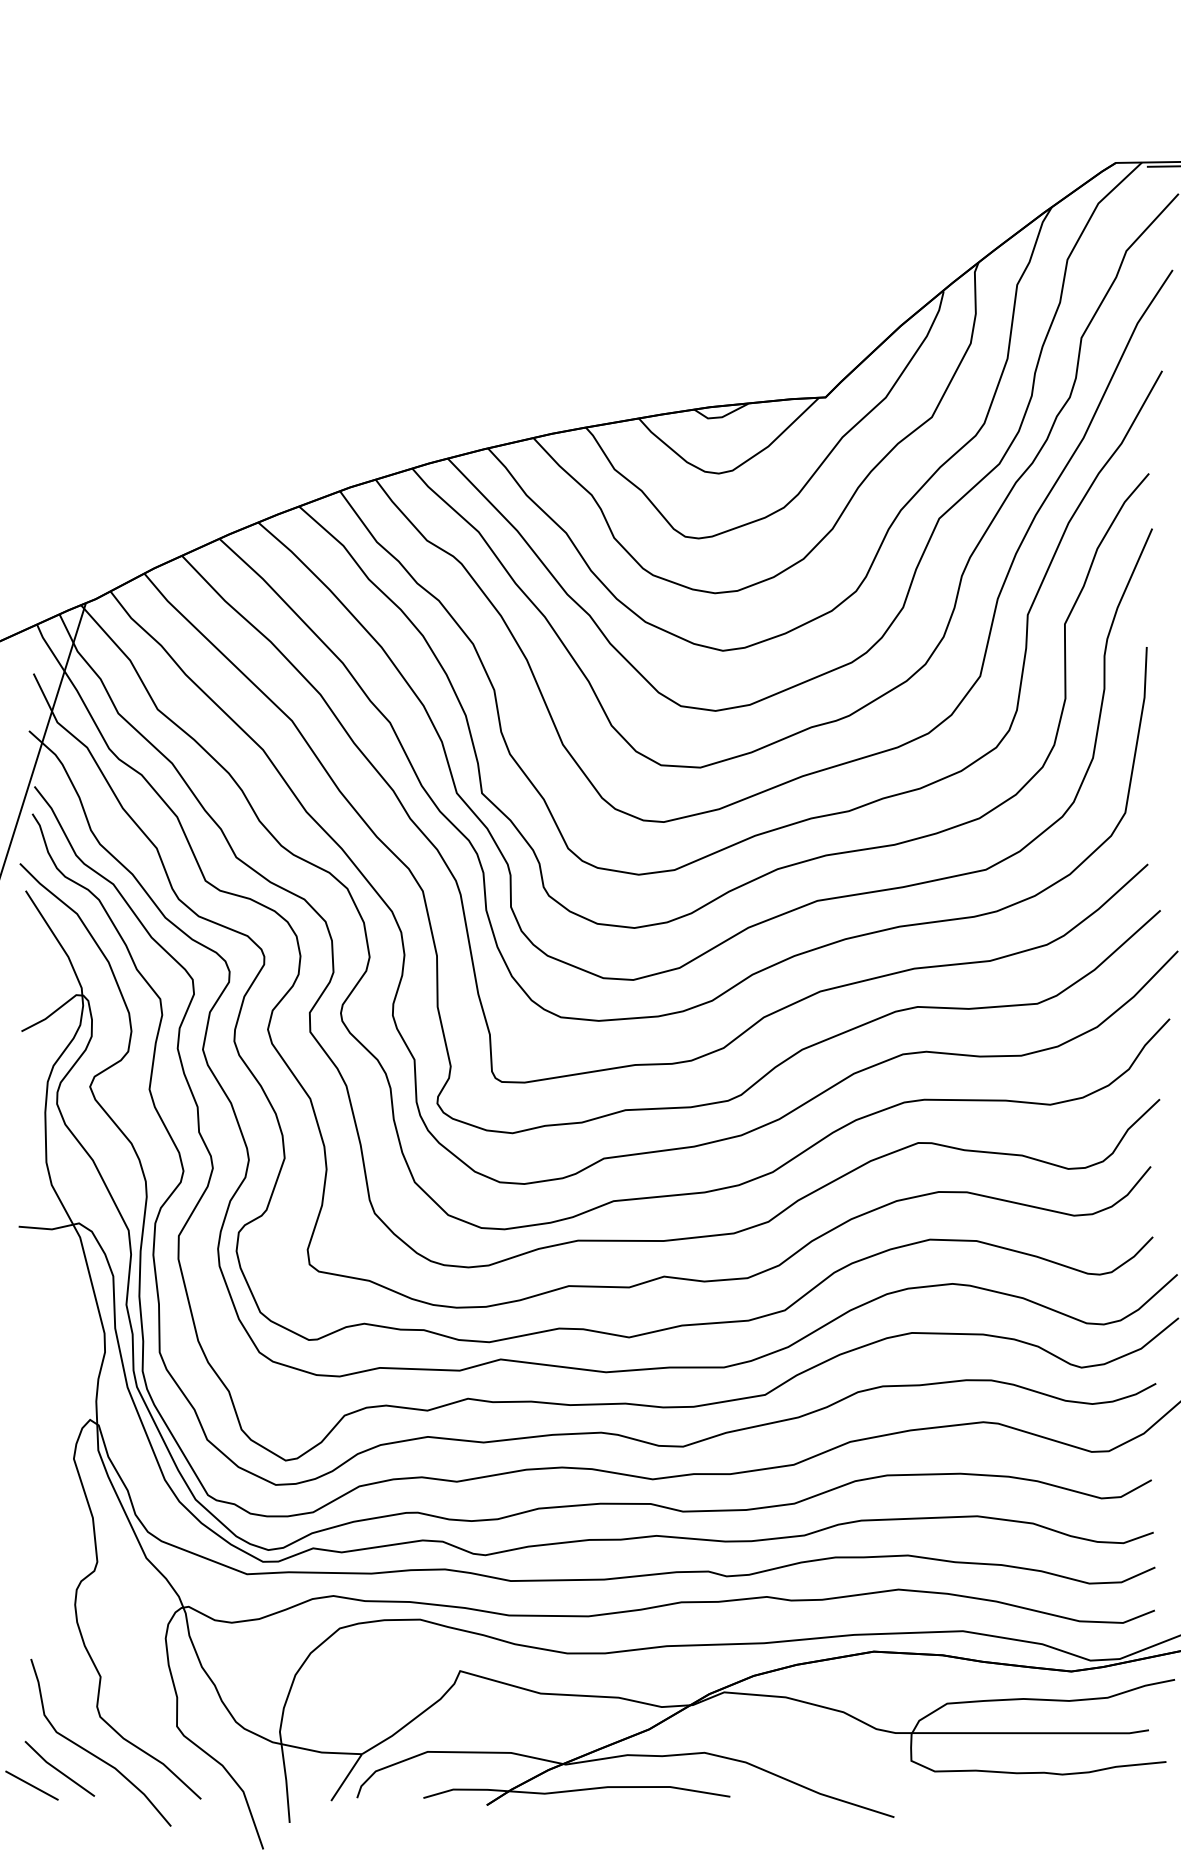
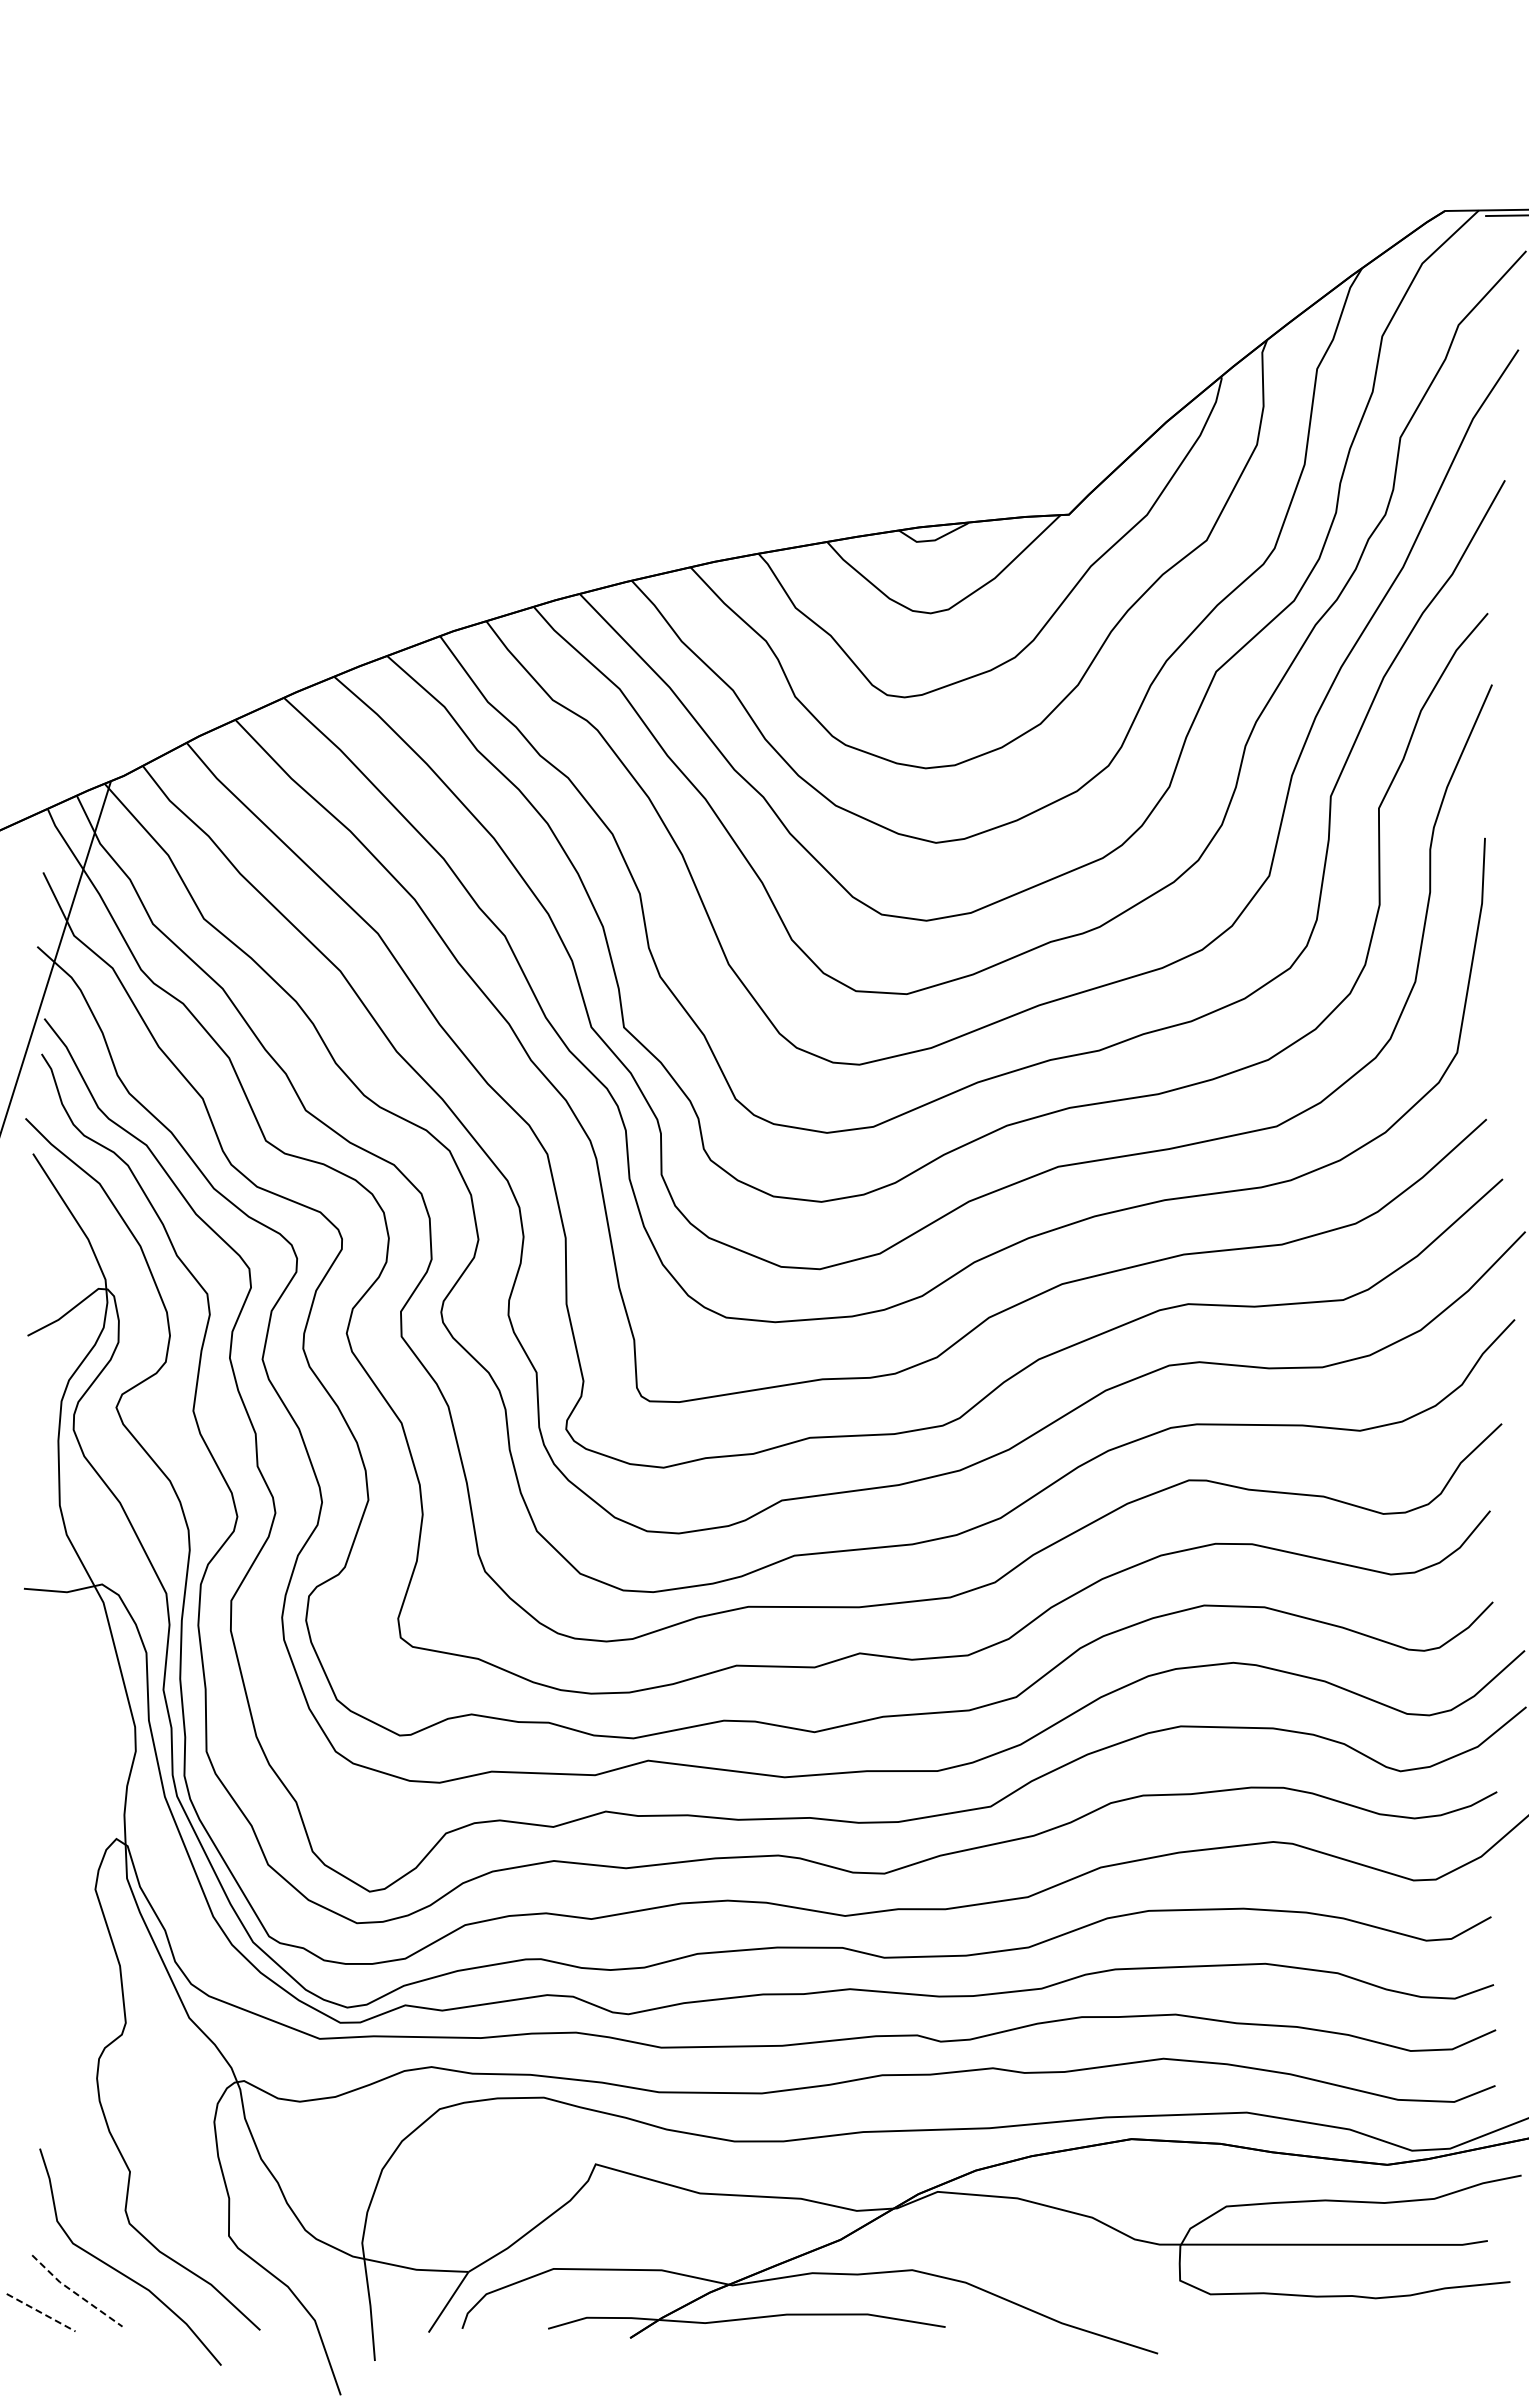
line: (58, 1770) -> (75, 2293), solid -> dashed
line: (32, 1785) -> (41, 2312), solid -> dashed

